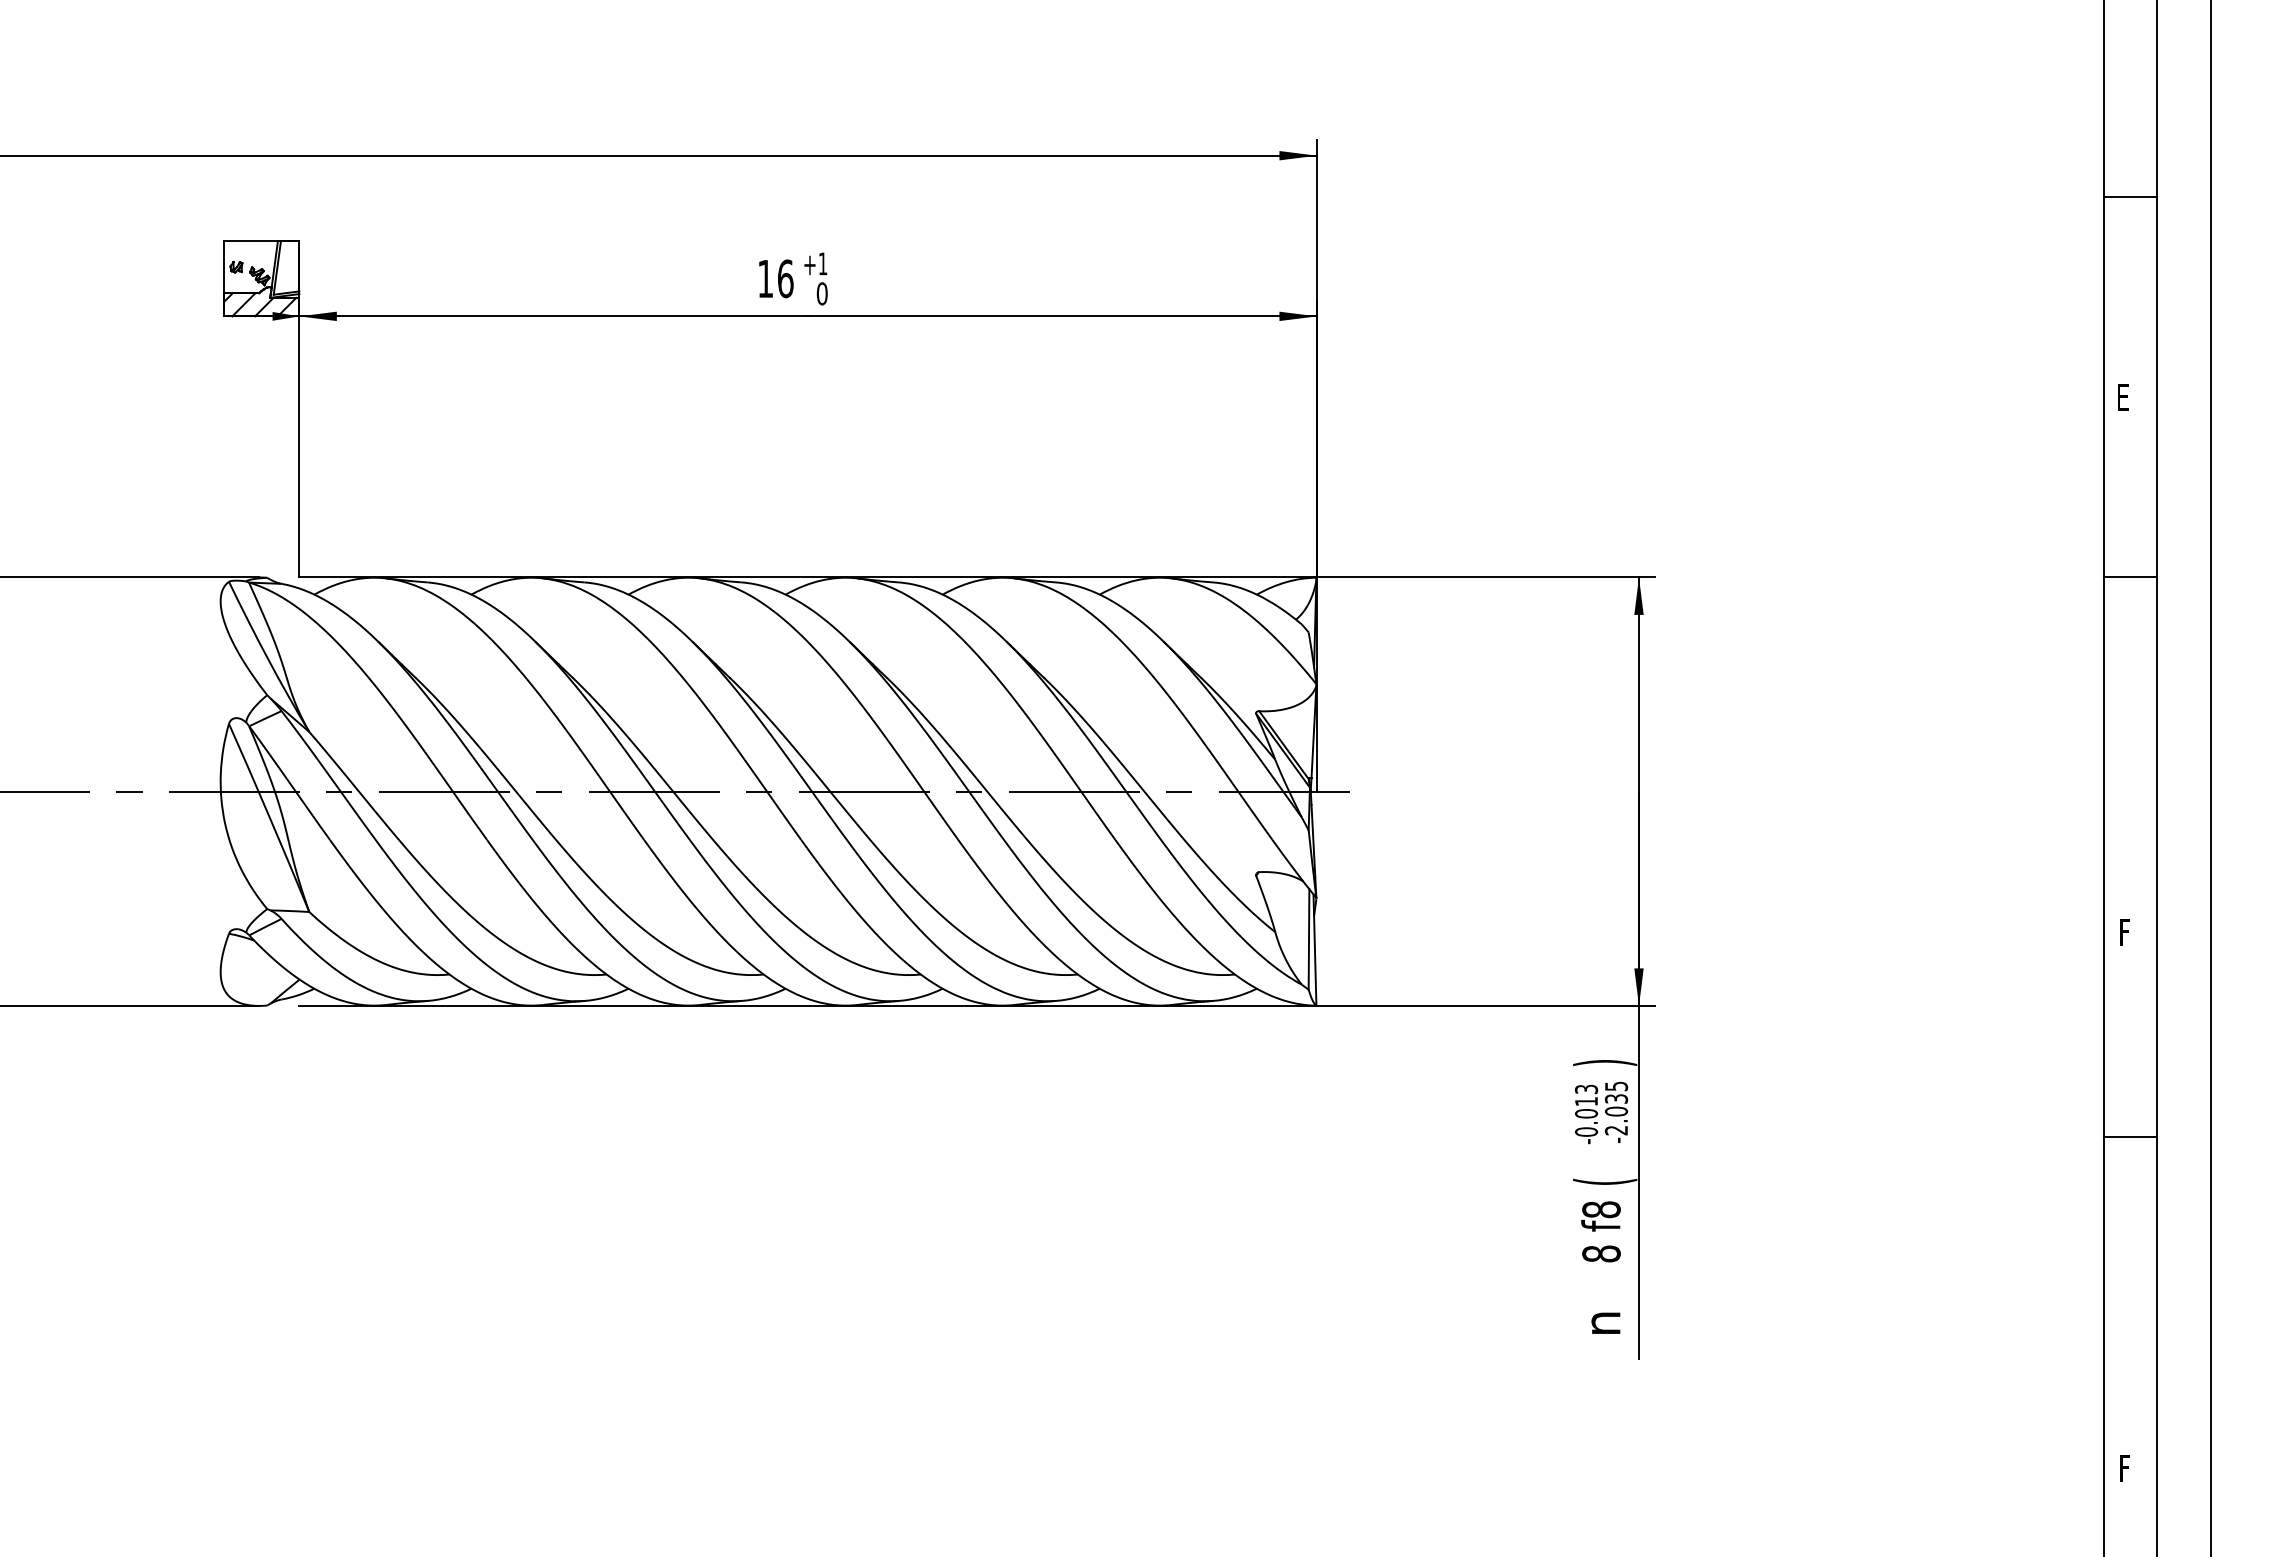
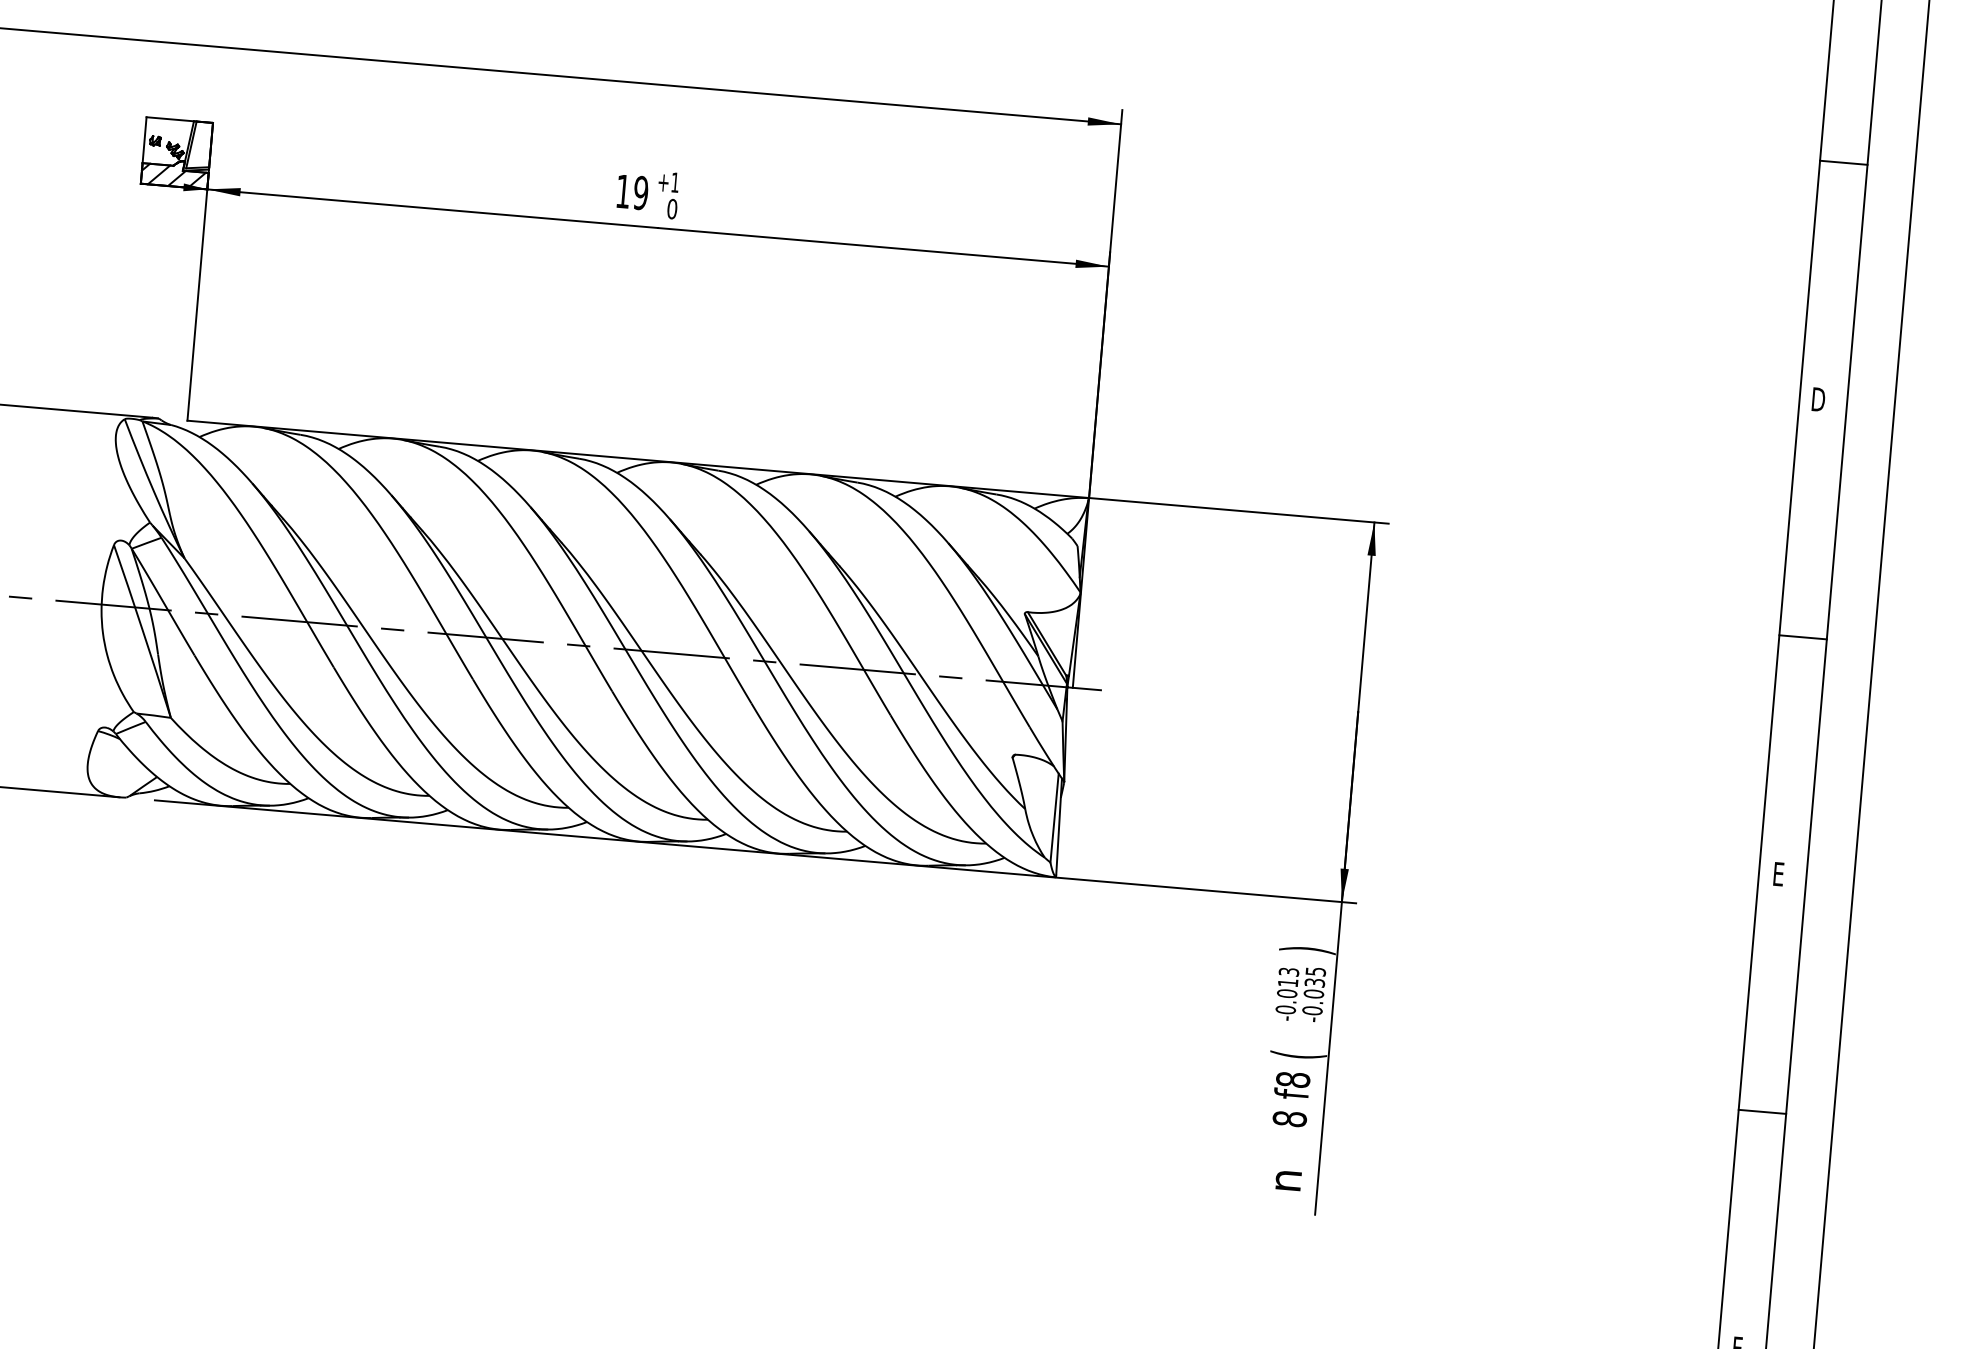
line: (2130, 197) -> (1843, 162), moved
text: (785, 278) -> (640, 192), 16 -> 19
text: (2124, 396) -> (1818, 399), E -> D
line: (2130, 576) -> (1803, 636), moved
text: (2126, 932) -> (1779, 874), F -> E
text: (1616, 1130) -> (1312, 1010), -2.035 -> -0.035
line: (2130, 1136) -> (1762, 1111), moved

